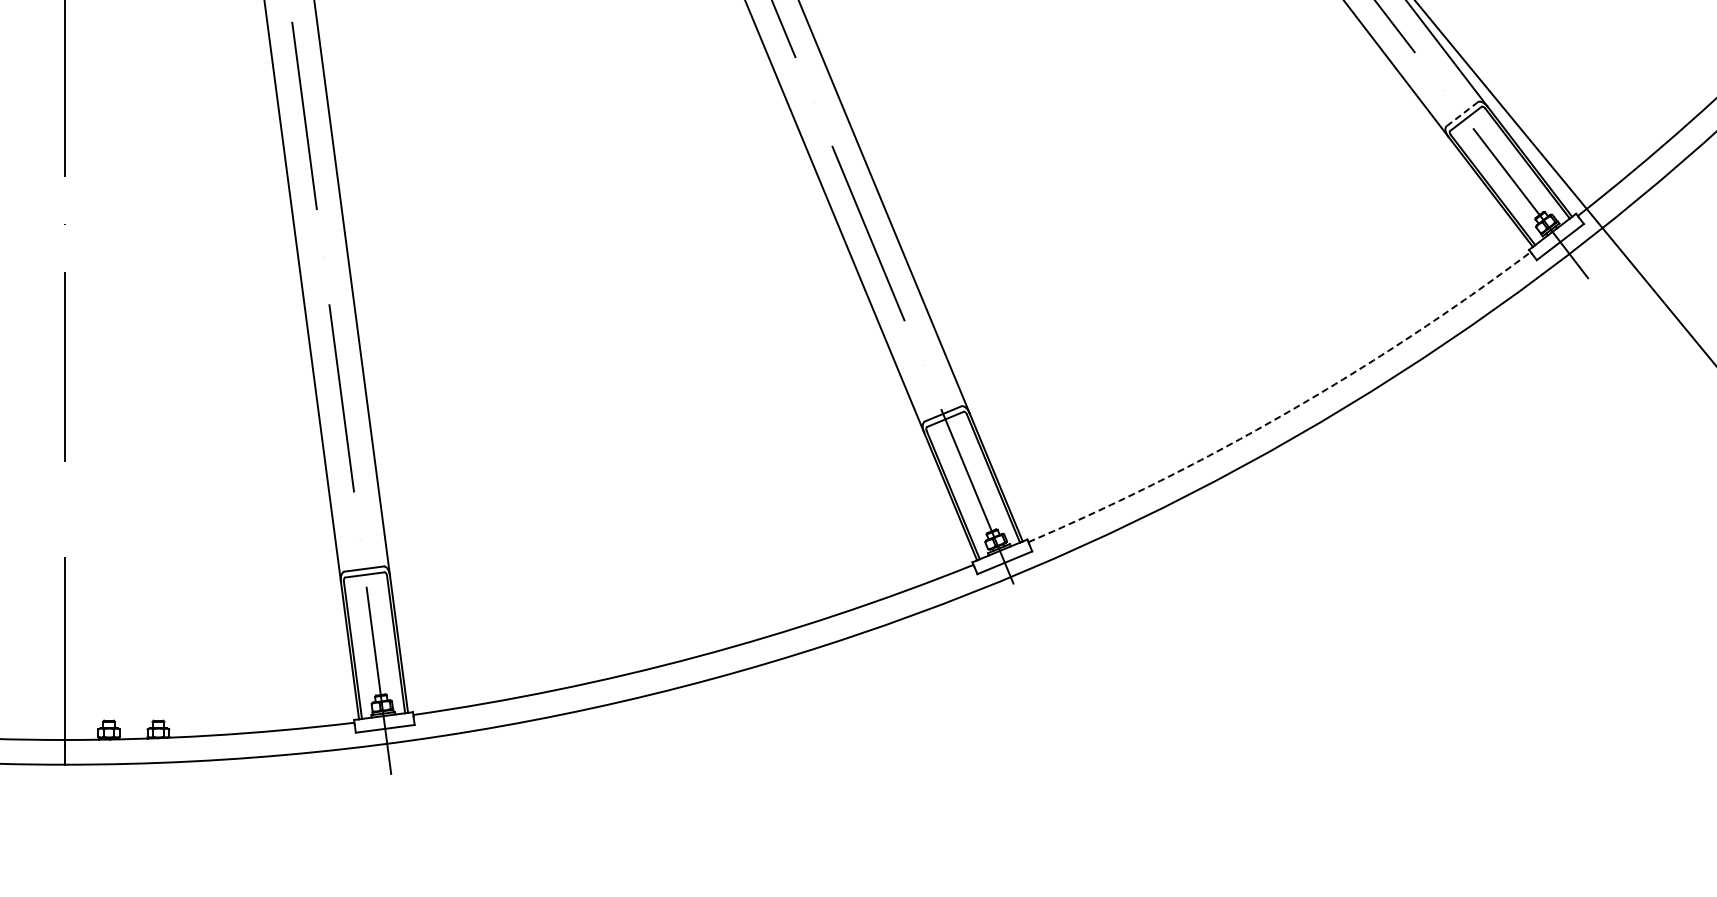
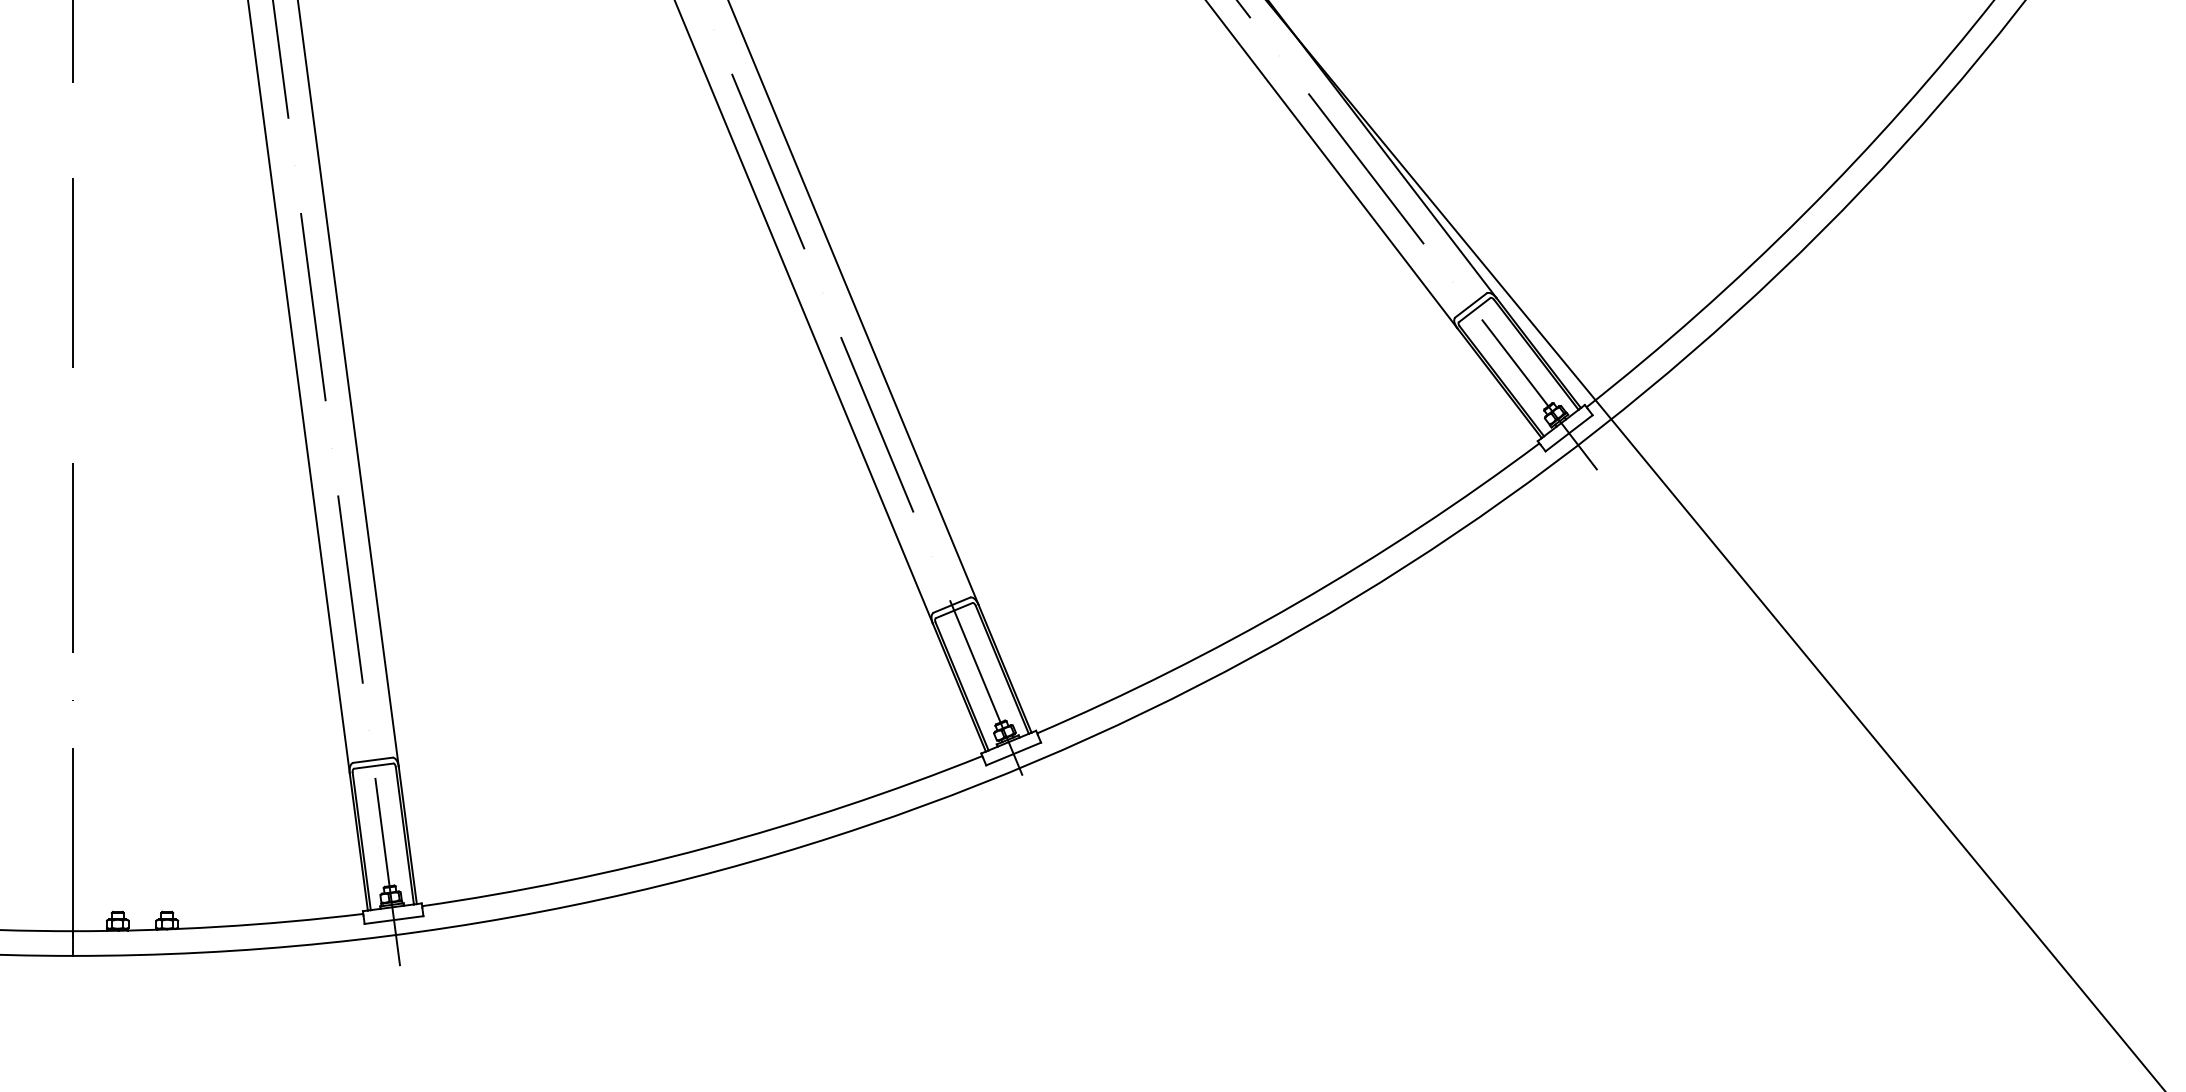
line: (1462, 114) -> (1471, 305), dashed -> solid
arc: (1287, 412) -> (1296, 603), dashed -> solid

